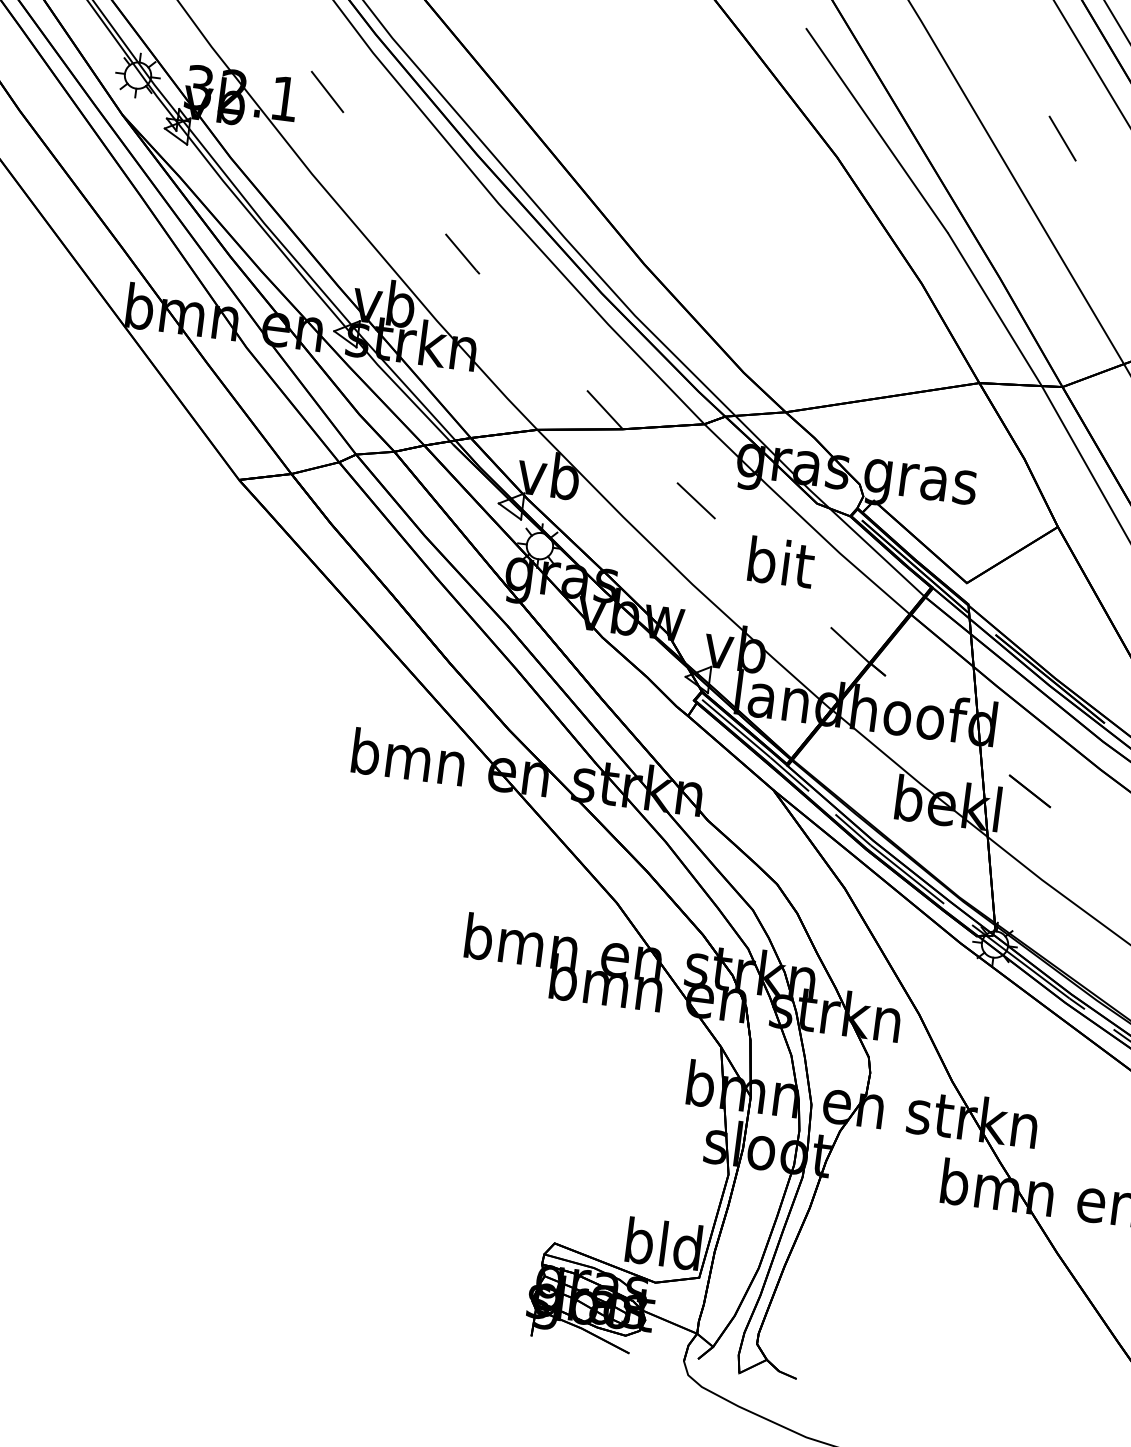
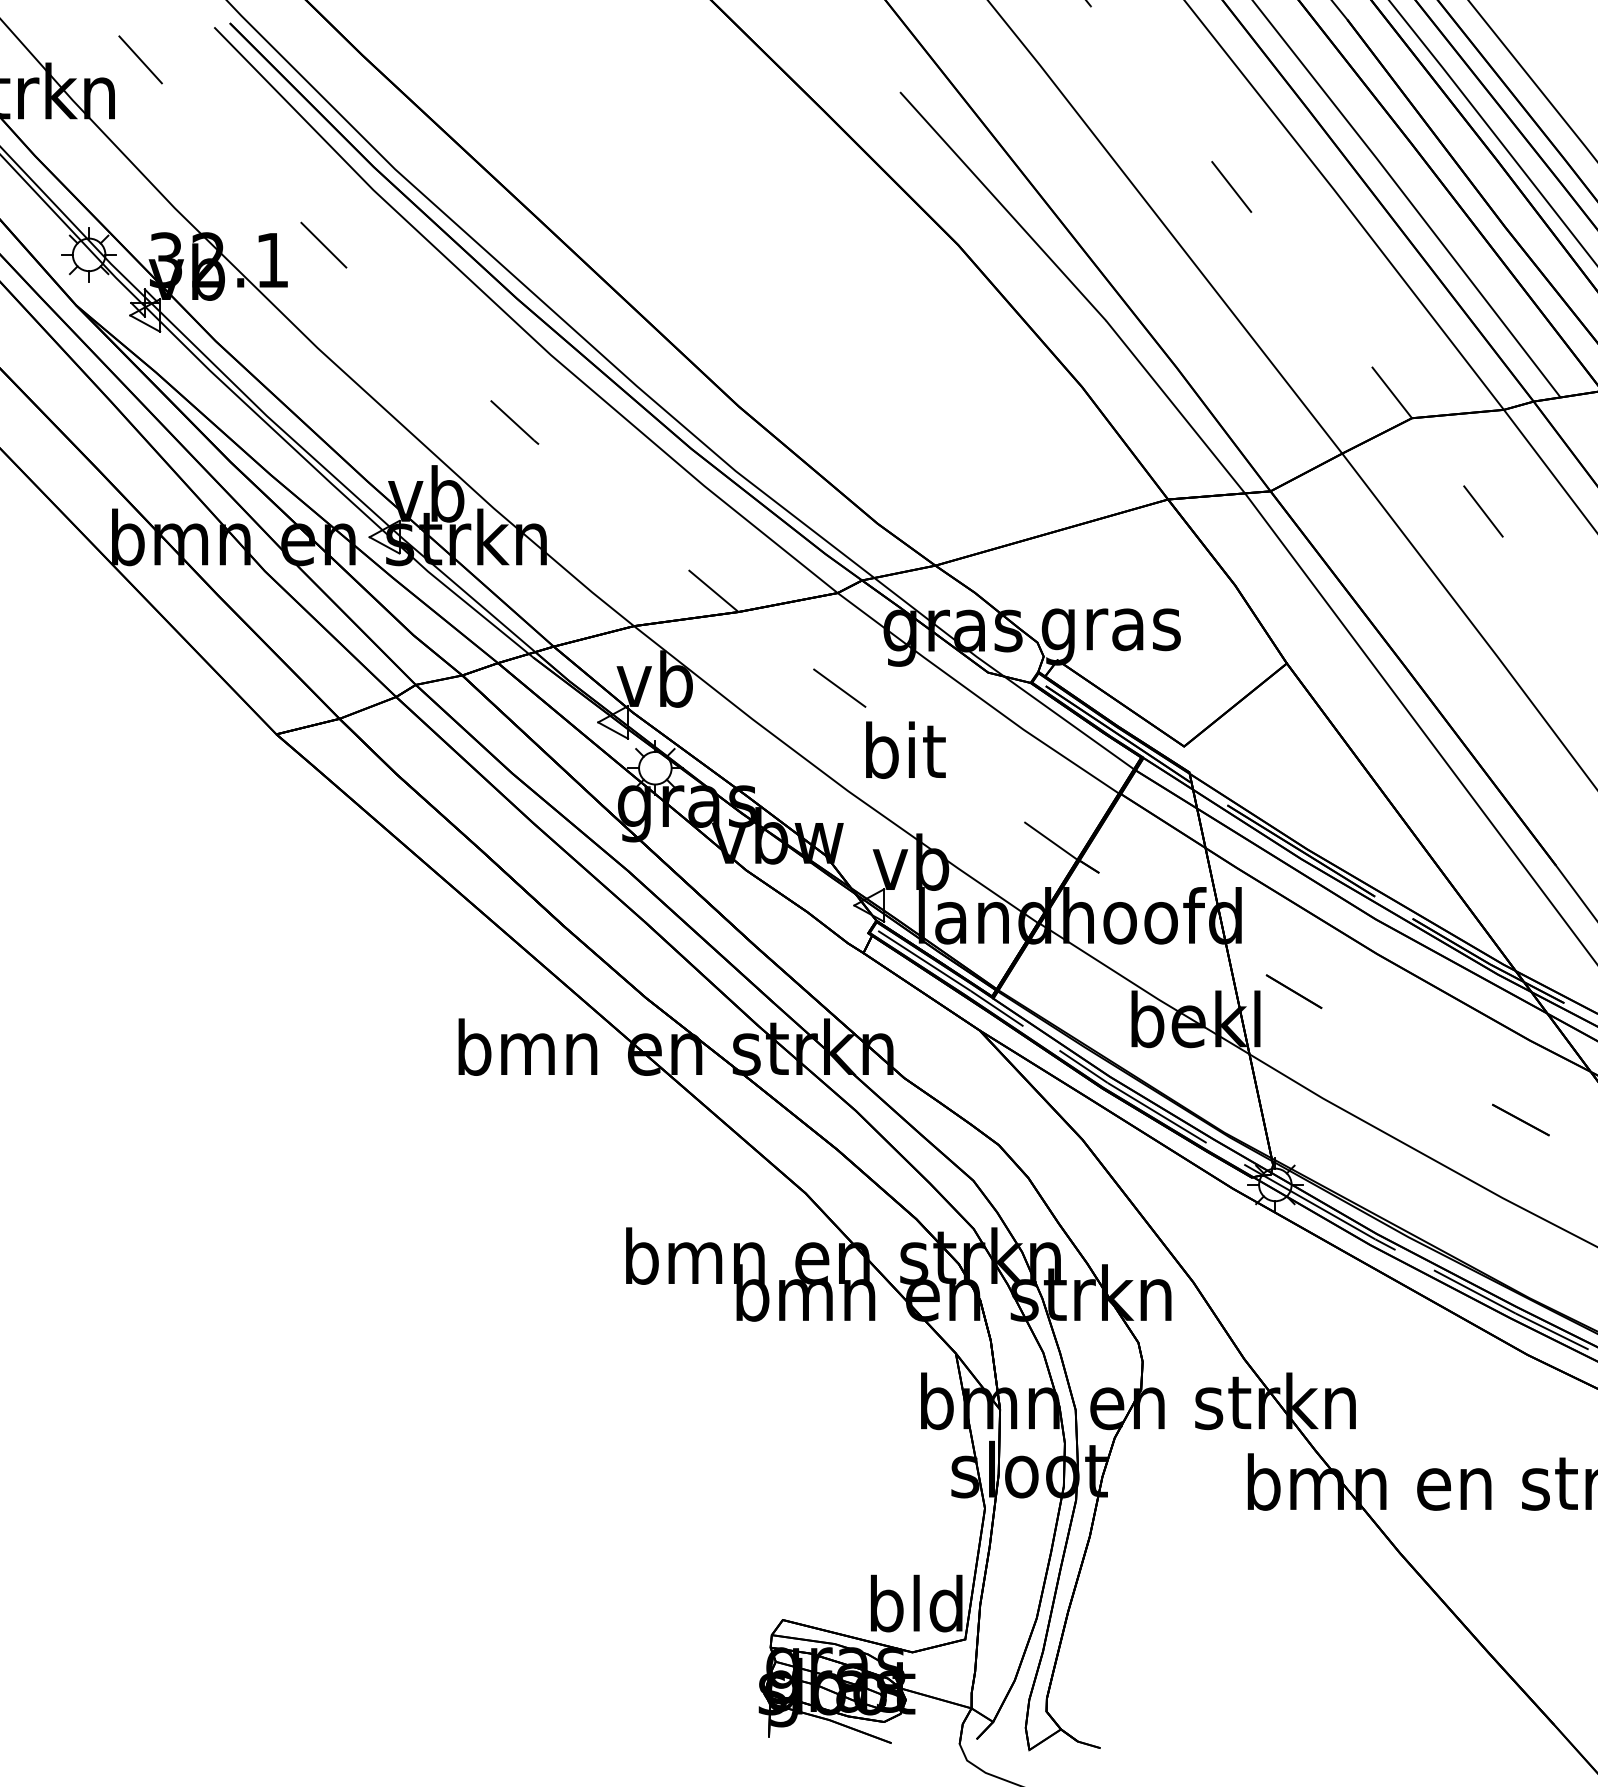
text: (781, 561) -> (905, 749), moved

